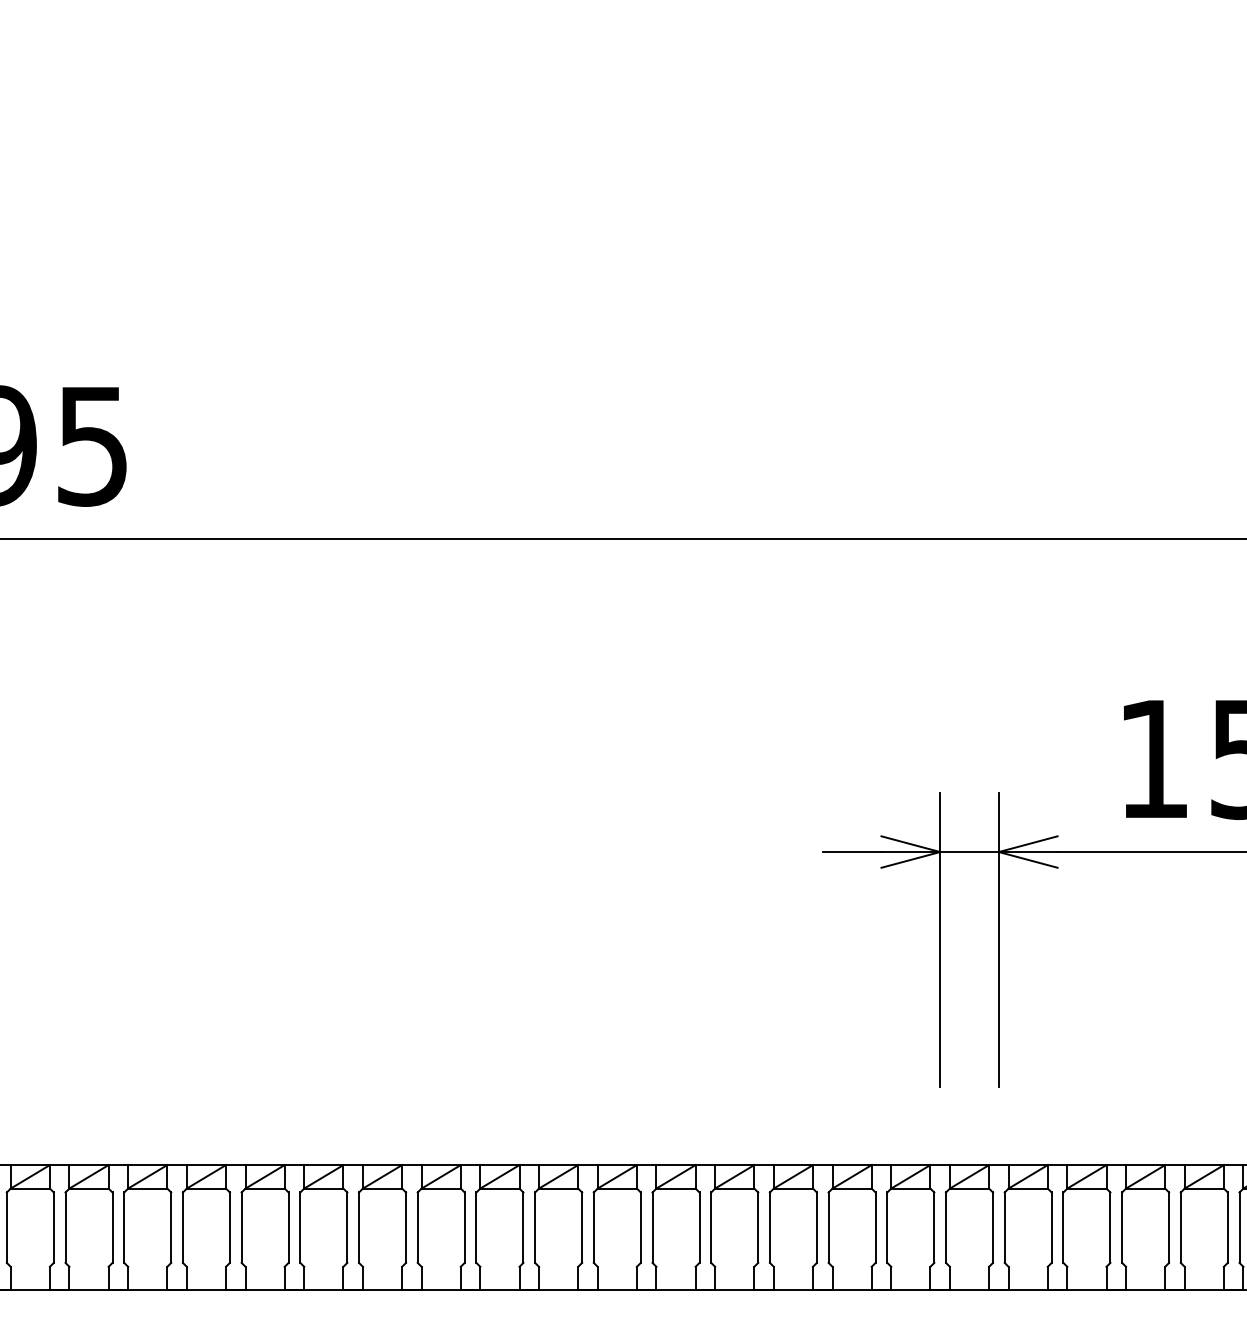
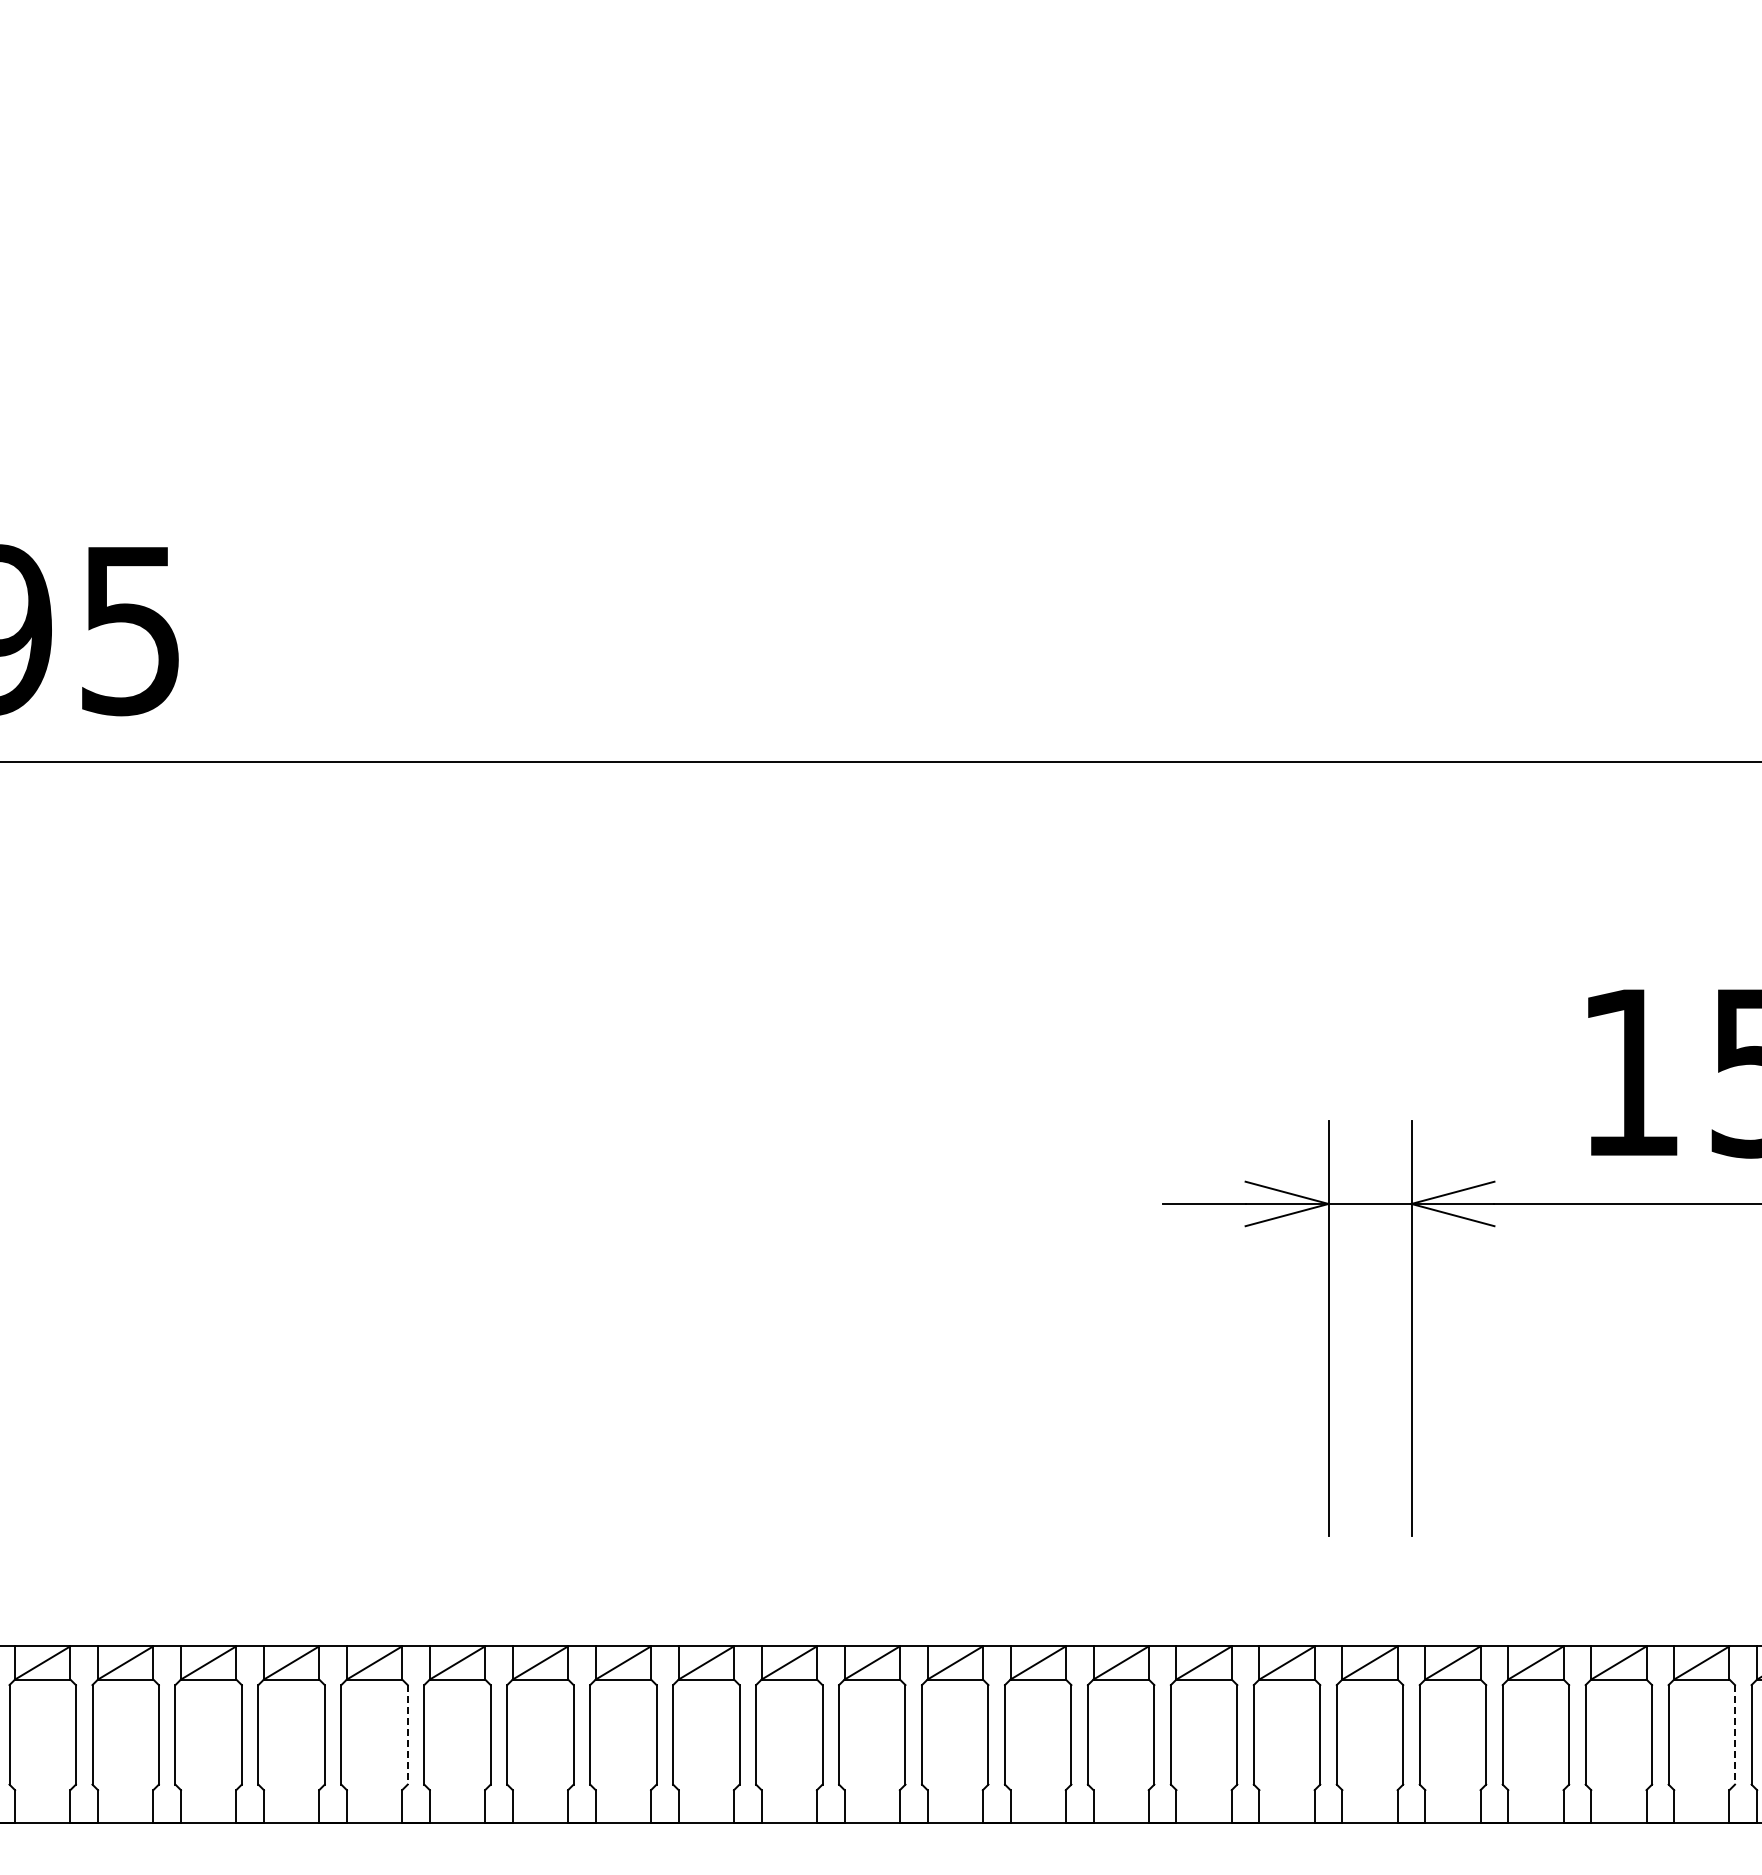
line: (288, 1227) -> (407, 1734), solid -> dashed
line: (1228, 1227) -> (1735, 1734), solid -> dashed

